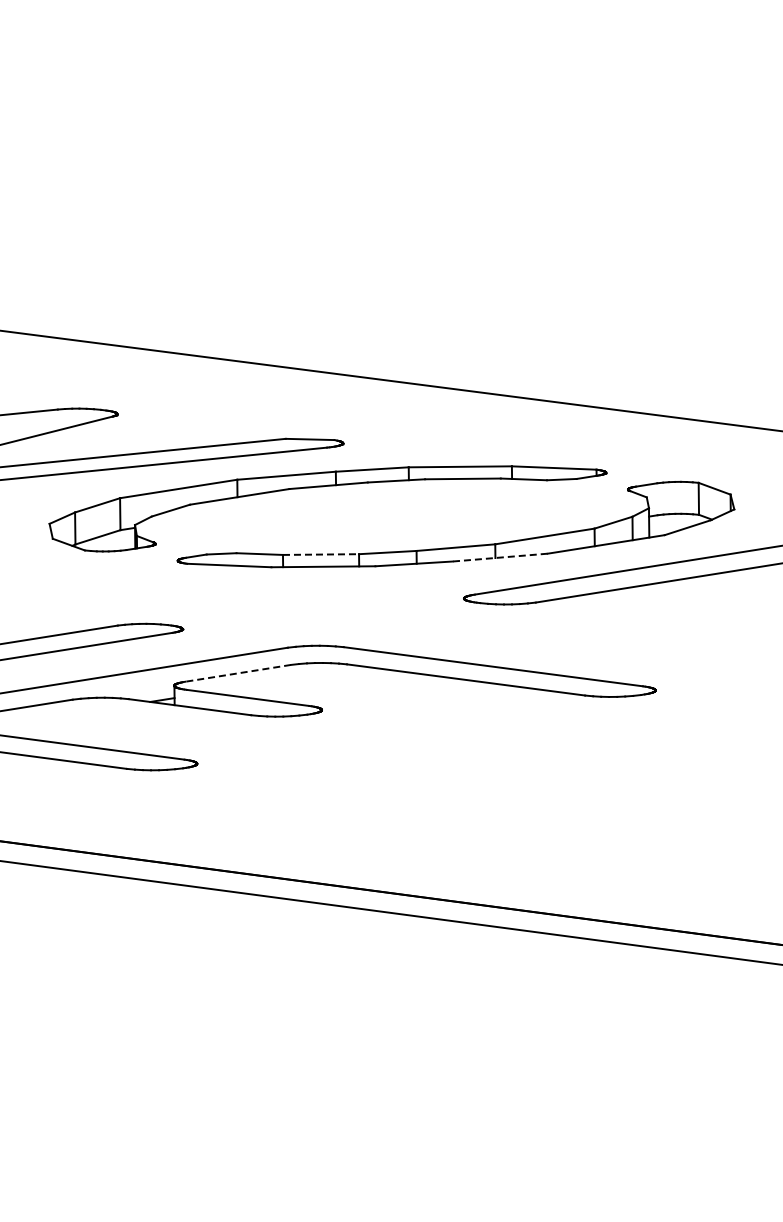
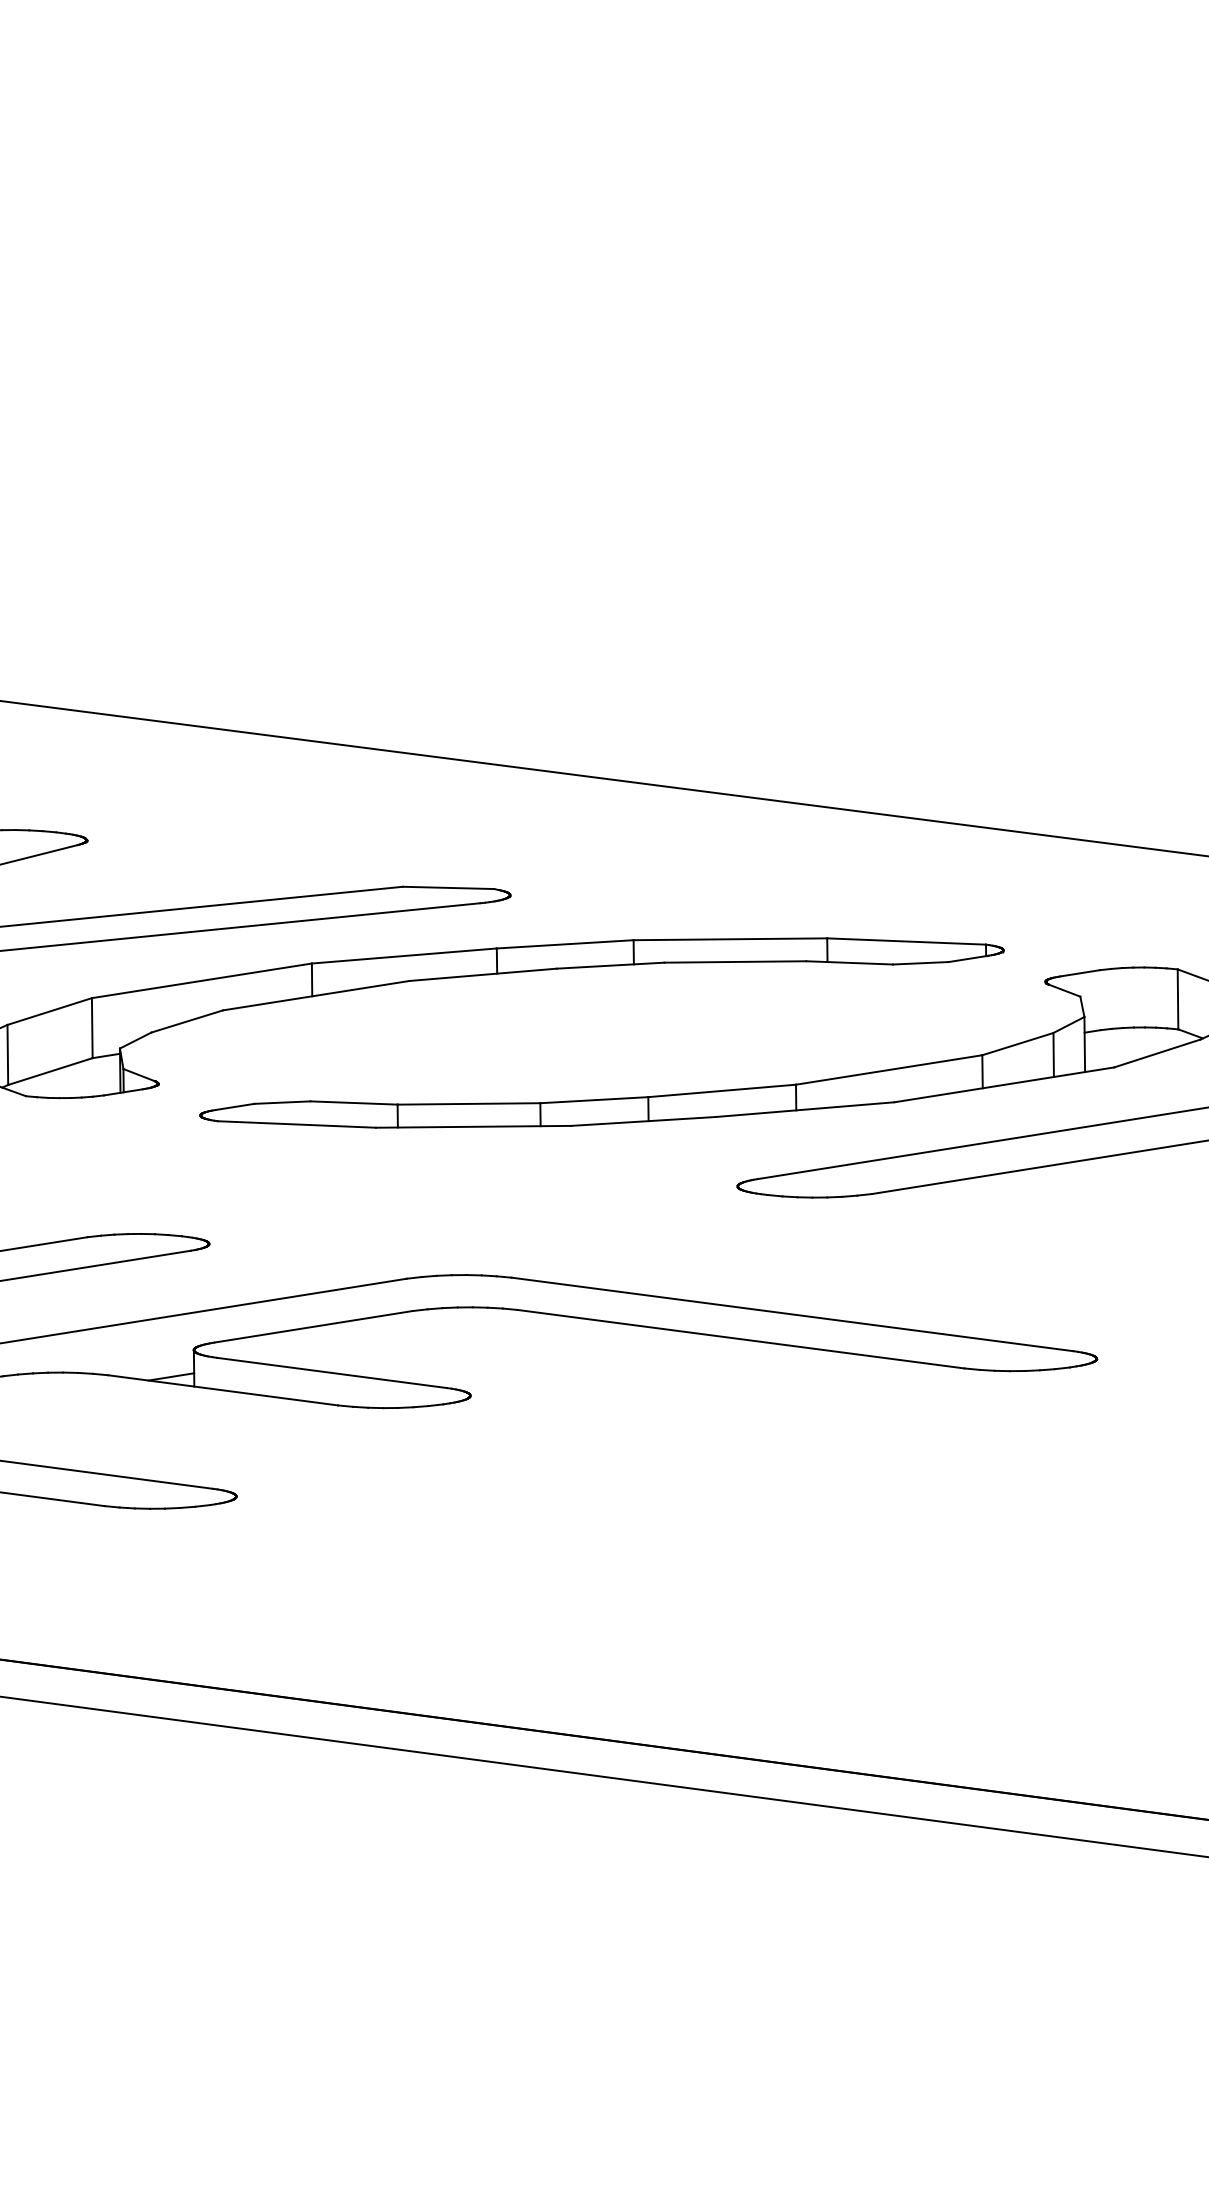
line: (321, 554) -> (469, 1103), dashed -> solid
line: (500, 557) -> (805, 1109), dashed -> solid
line: (238, 673) -> (314, 1327), dashed -> solid

